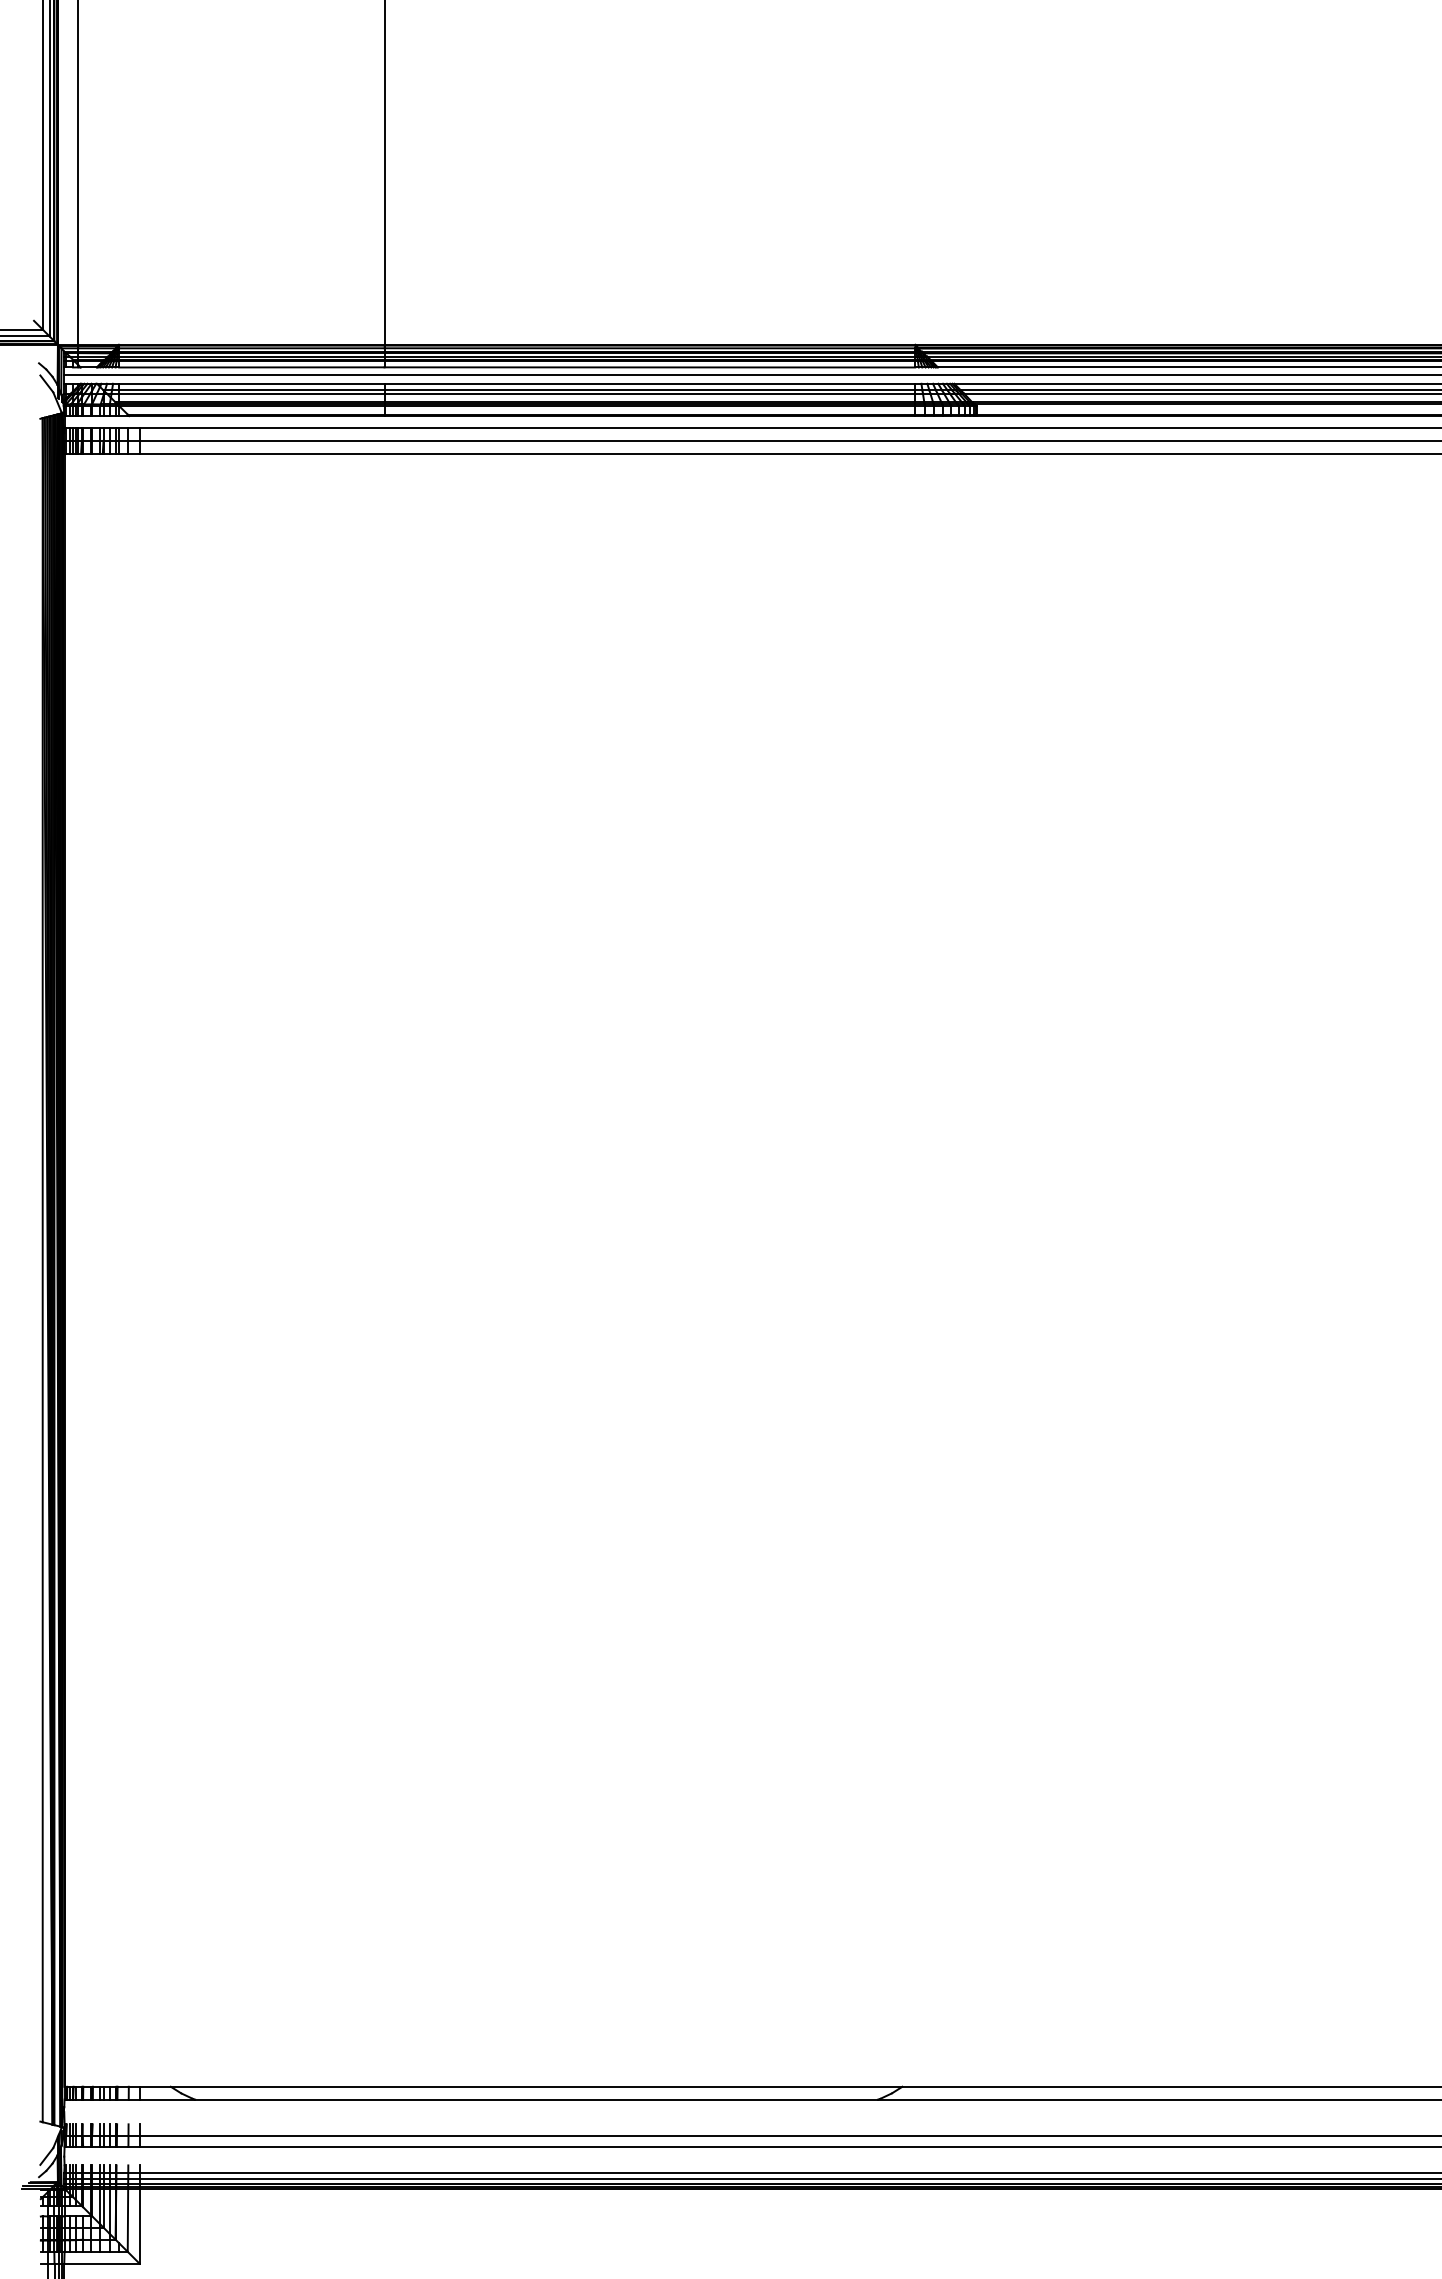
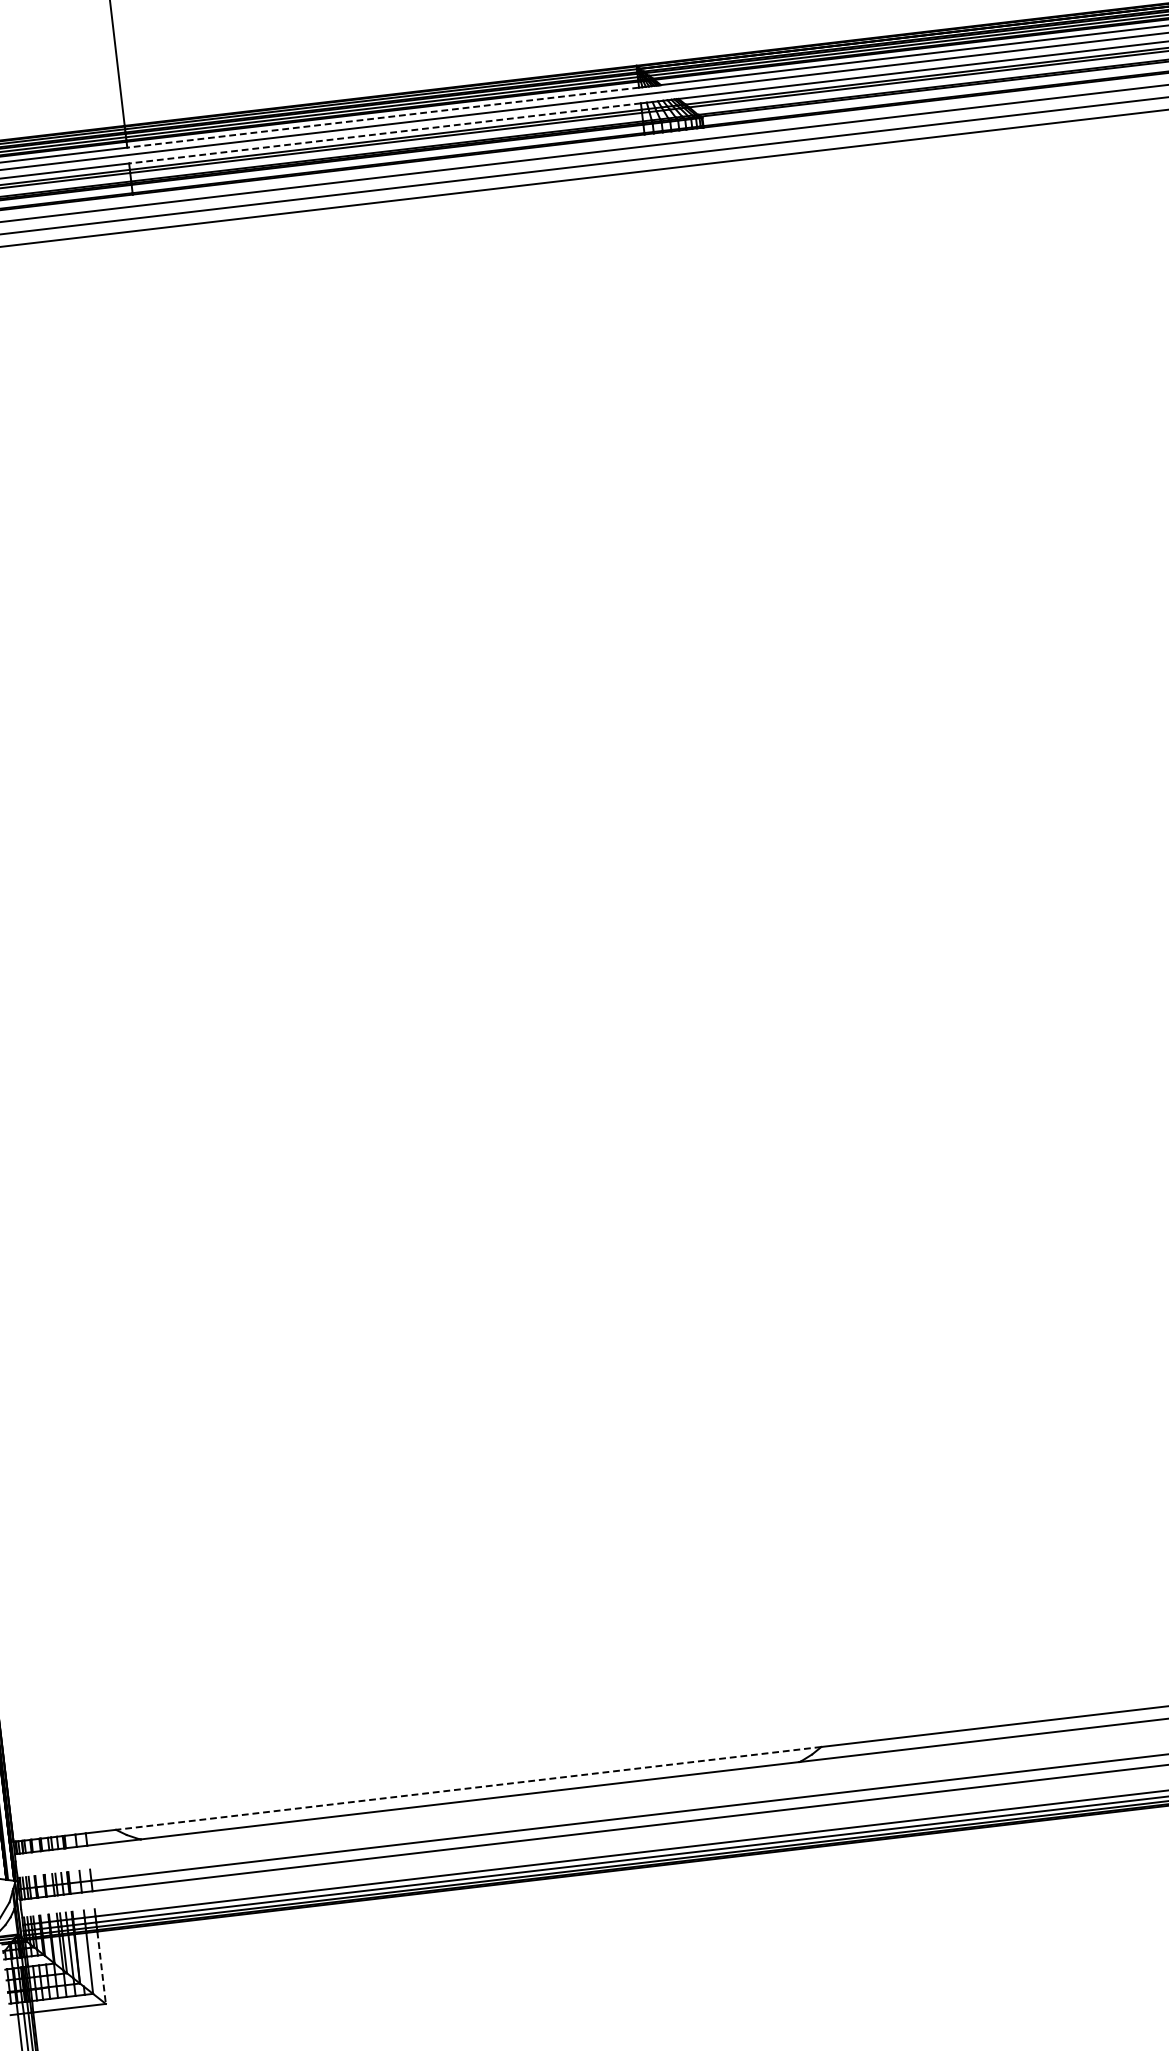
line: (649, 367) -> (382, 117), solid -> dashed
line: (649, 383) -> (384, 133), solid -> dashed
line: (536, 2086) -> (468, 1788), solid -> dashed
line: (139, 2226) -> (101, 1968), solid -> dashed

